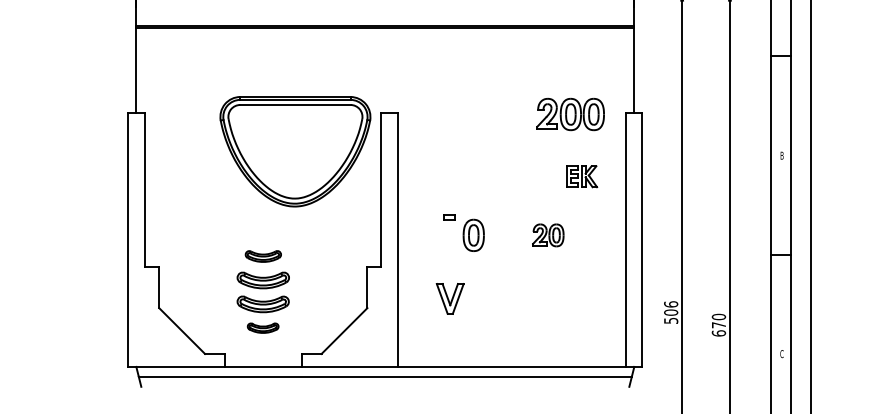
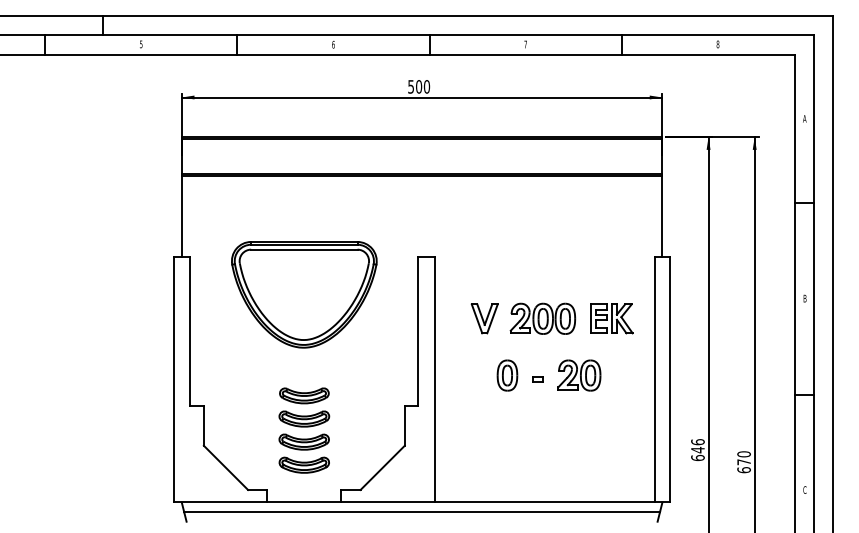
part: (570, 114) -> (542, 318), moved
part: (295, 151) -> (304, 294), moved
part: (581, 176) -> (611, 318), size x1.43
part: (448, 217) -> (537, 379), moved
part: (548, 235) -> (579, 375), size x1.43
part: (263, 256) -> (304, 395), size x1.43
part: (449, 298) -> (484, 318), moved
text: (670, 316) -> (697, 453), 506 -> 646
part: (262, 327) -> (303, 464), size x1.67

